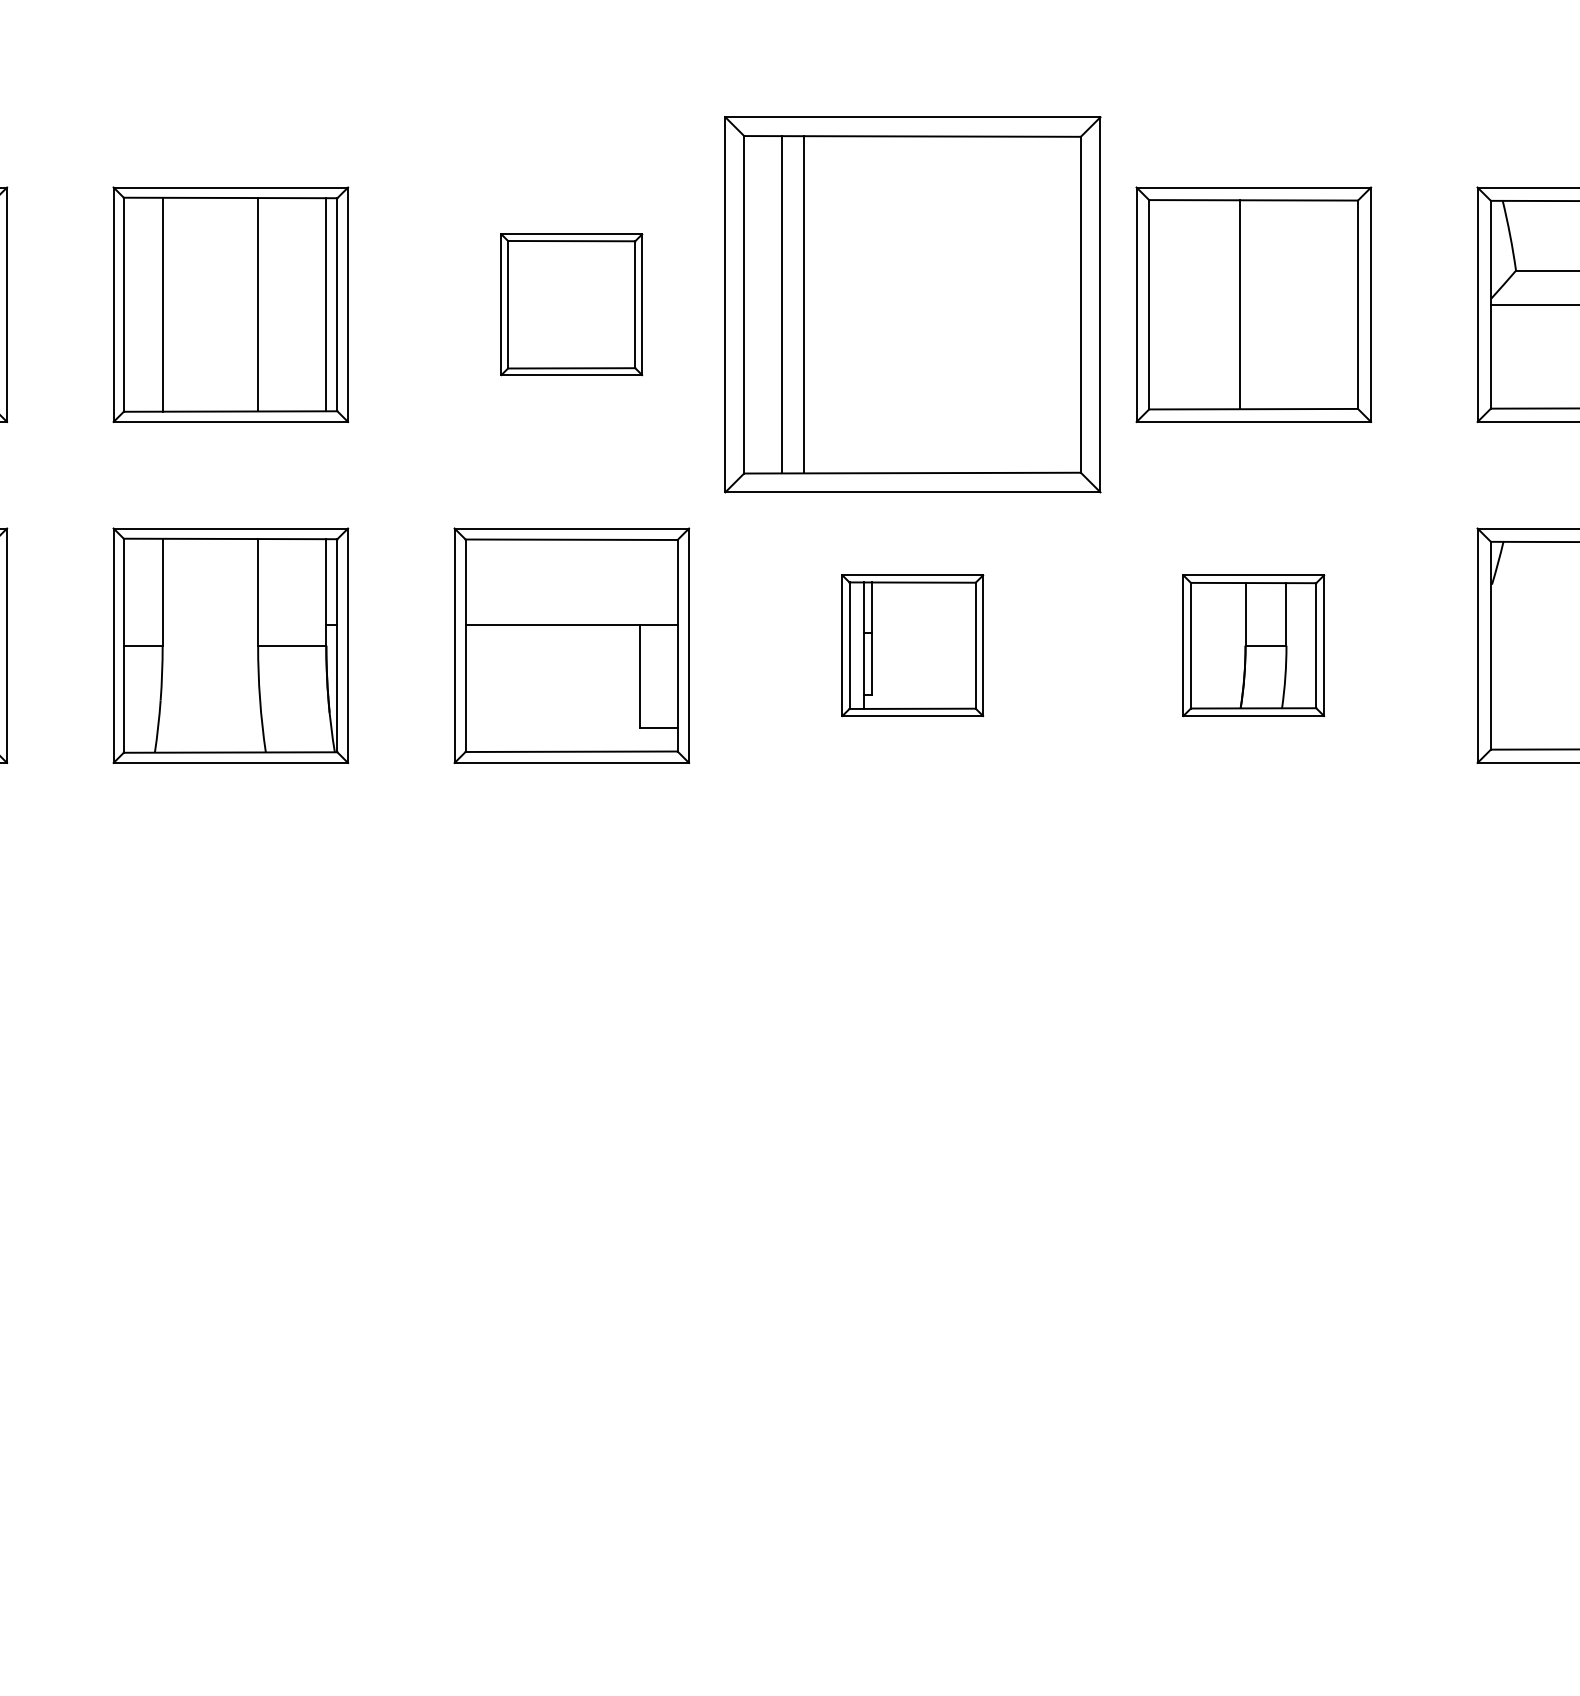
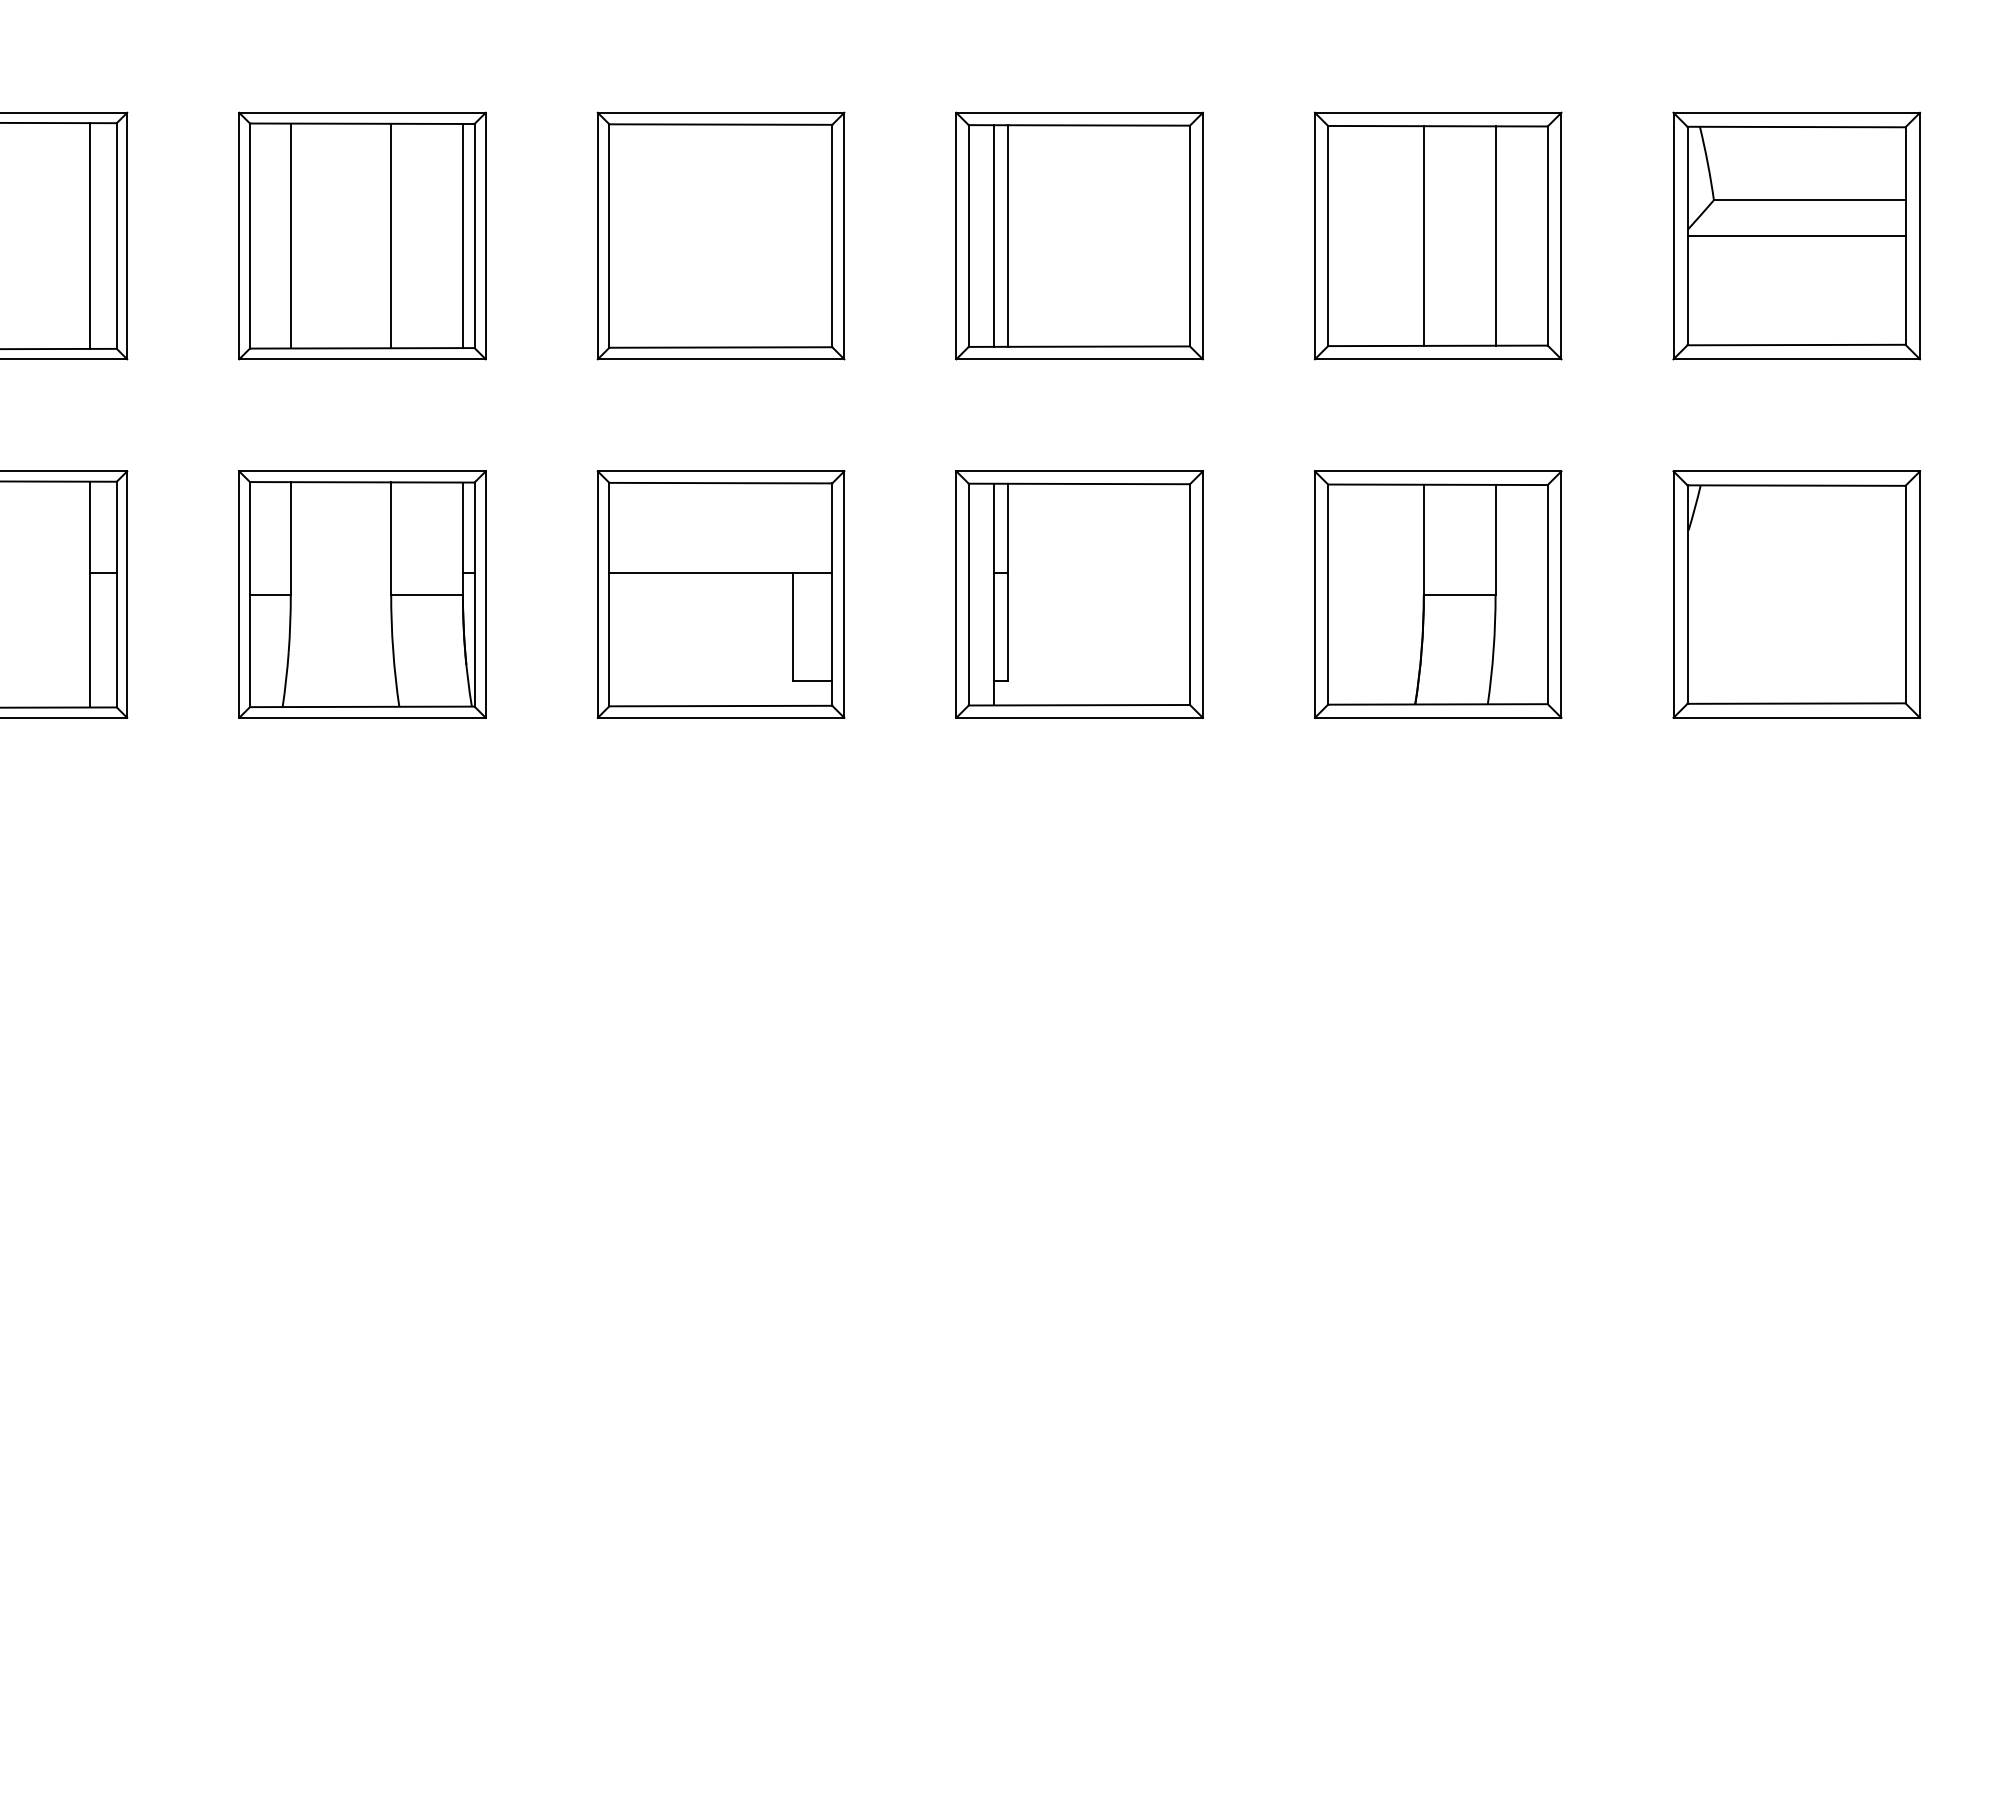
part: (571, 304) -> (720, 235), size x1.67
part: (912, 304) -> (1079, 235), size x0.62
line: (1308, 304) -> (1495, 235), added
part: (912, 645) -> (1079, 594), size x1.67
part: (1253, 645) -> (1437, 594), size x1.67

